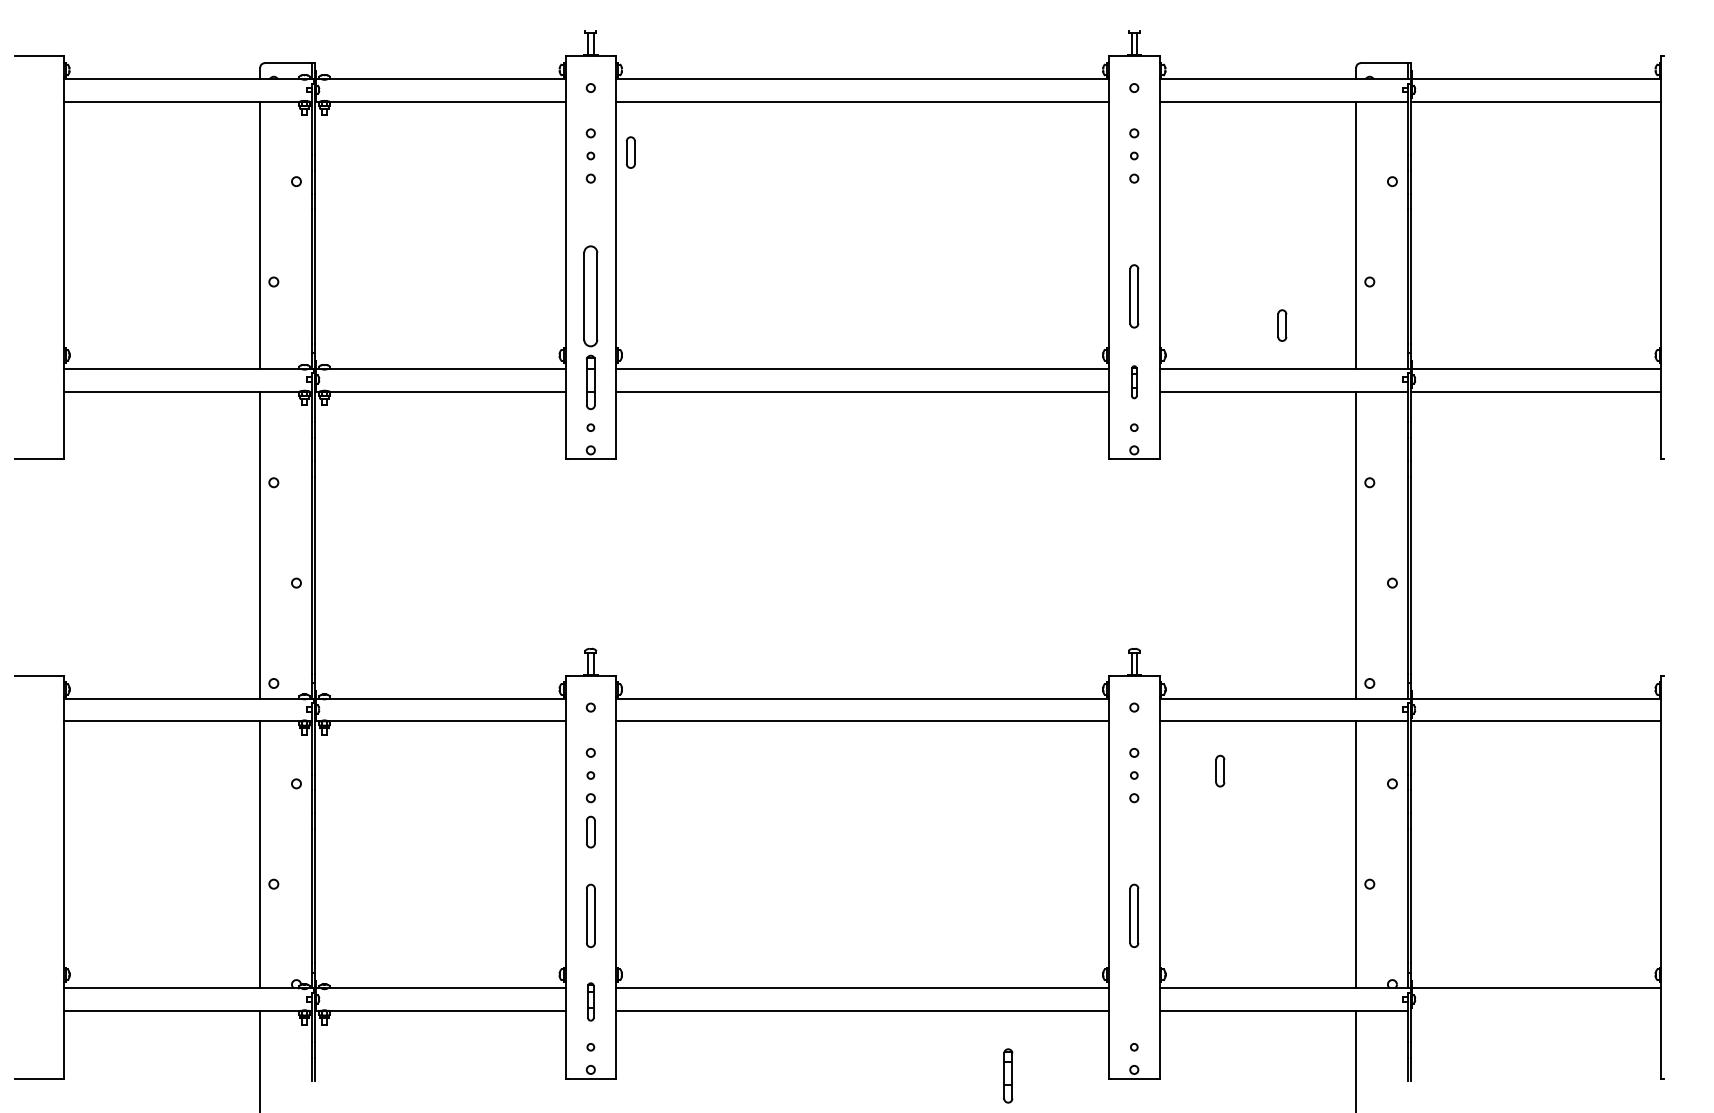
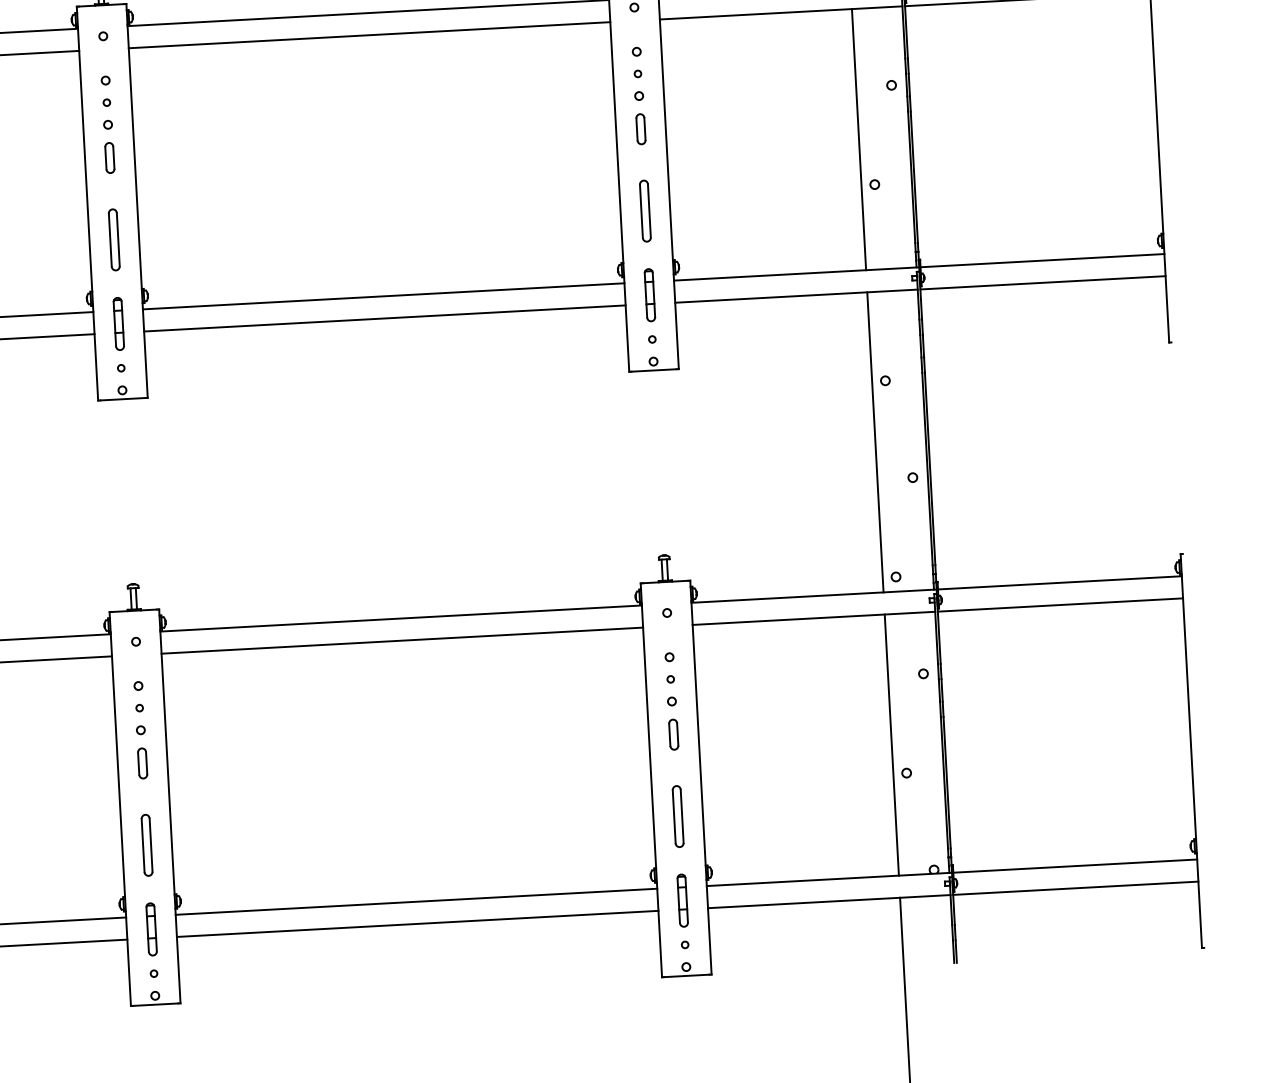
part: (630, 152) -> (109, 157), moved
part: (590, 296) -> (113, 240), size x0.62
part: (1282, 325) -> (641, 129), moved
part: (1134, 381) -> (650, 294), size x1.67
part: (1220, 770) -> (673, 734), moved
part: (590, 1001) -> (151, 928), size x1.43
line: (1535, 1011) -> (1075, 888), added
part: (1008, 1075) -> (682, 900), moved

